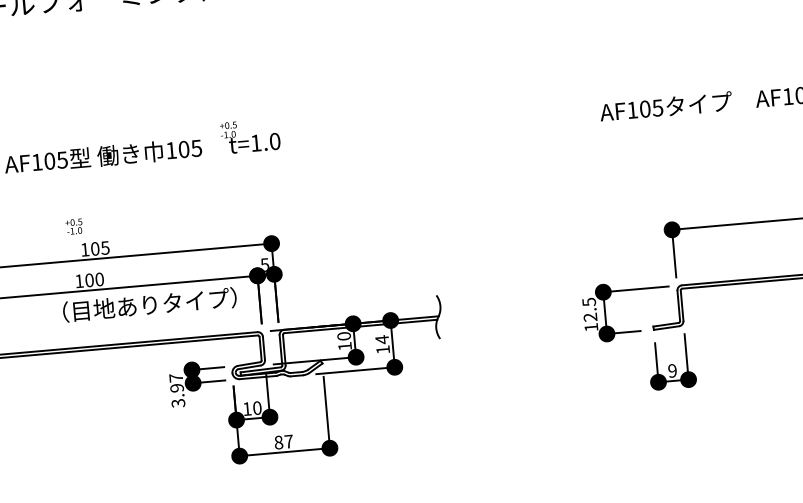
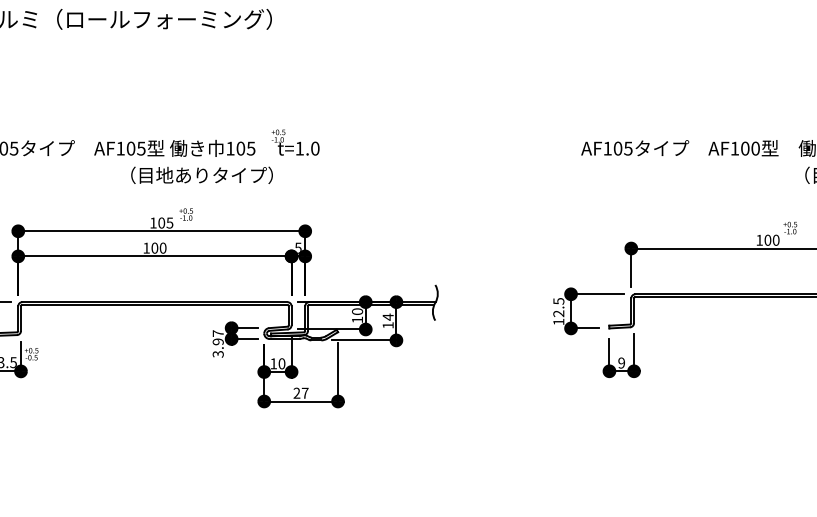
text: (73, 226) -> (185, 214), moved
text: (149, 303) -> (201, 174), moved
text: (278, 441) -> (296, 392), 87 -> 27

